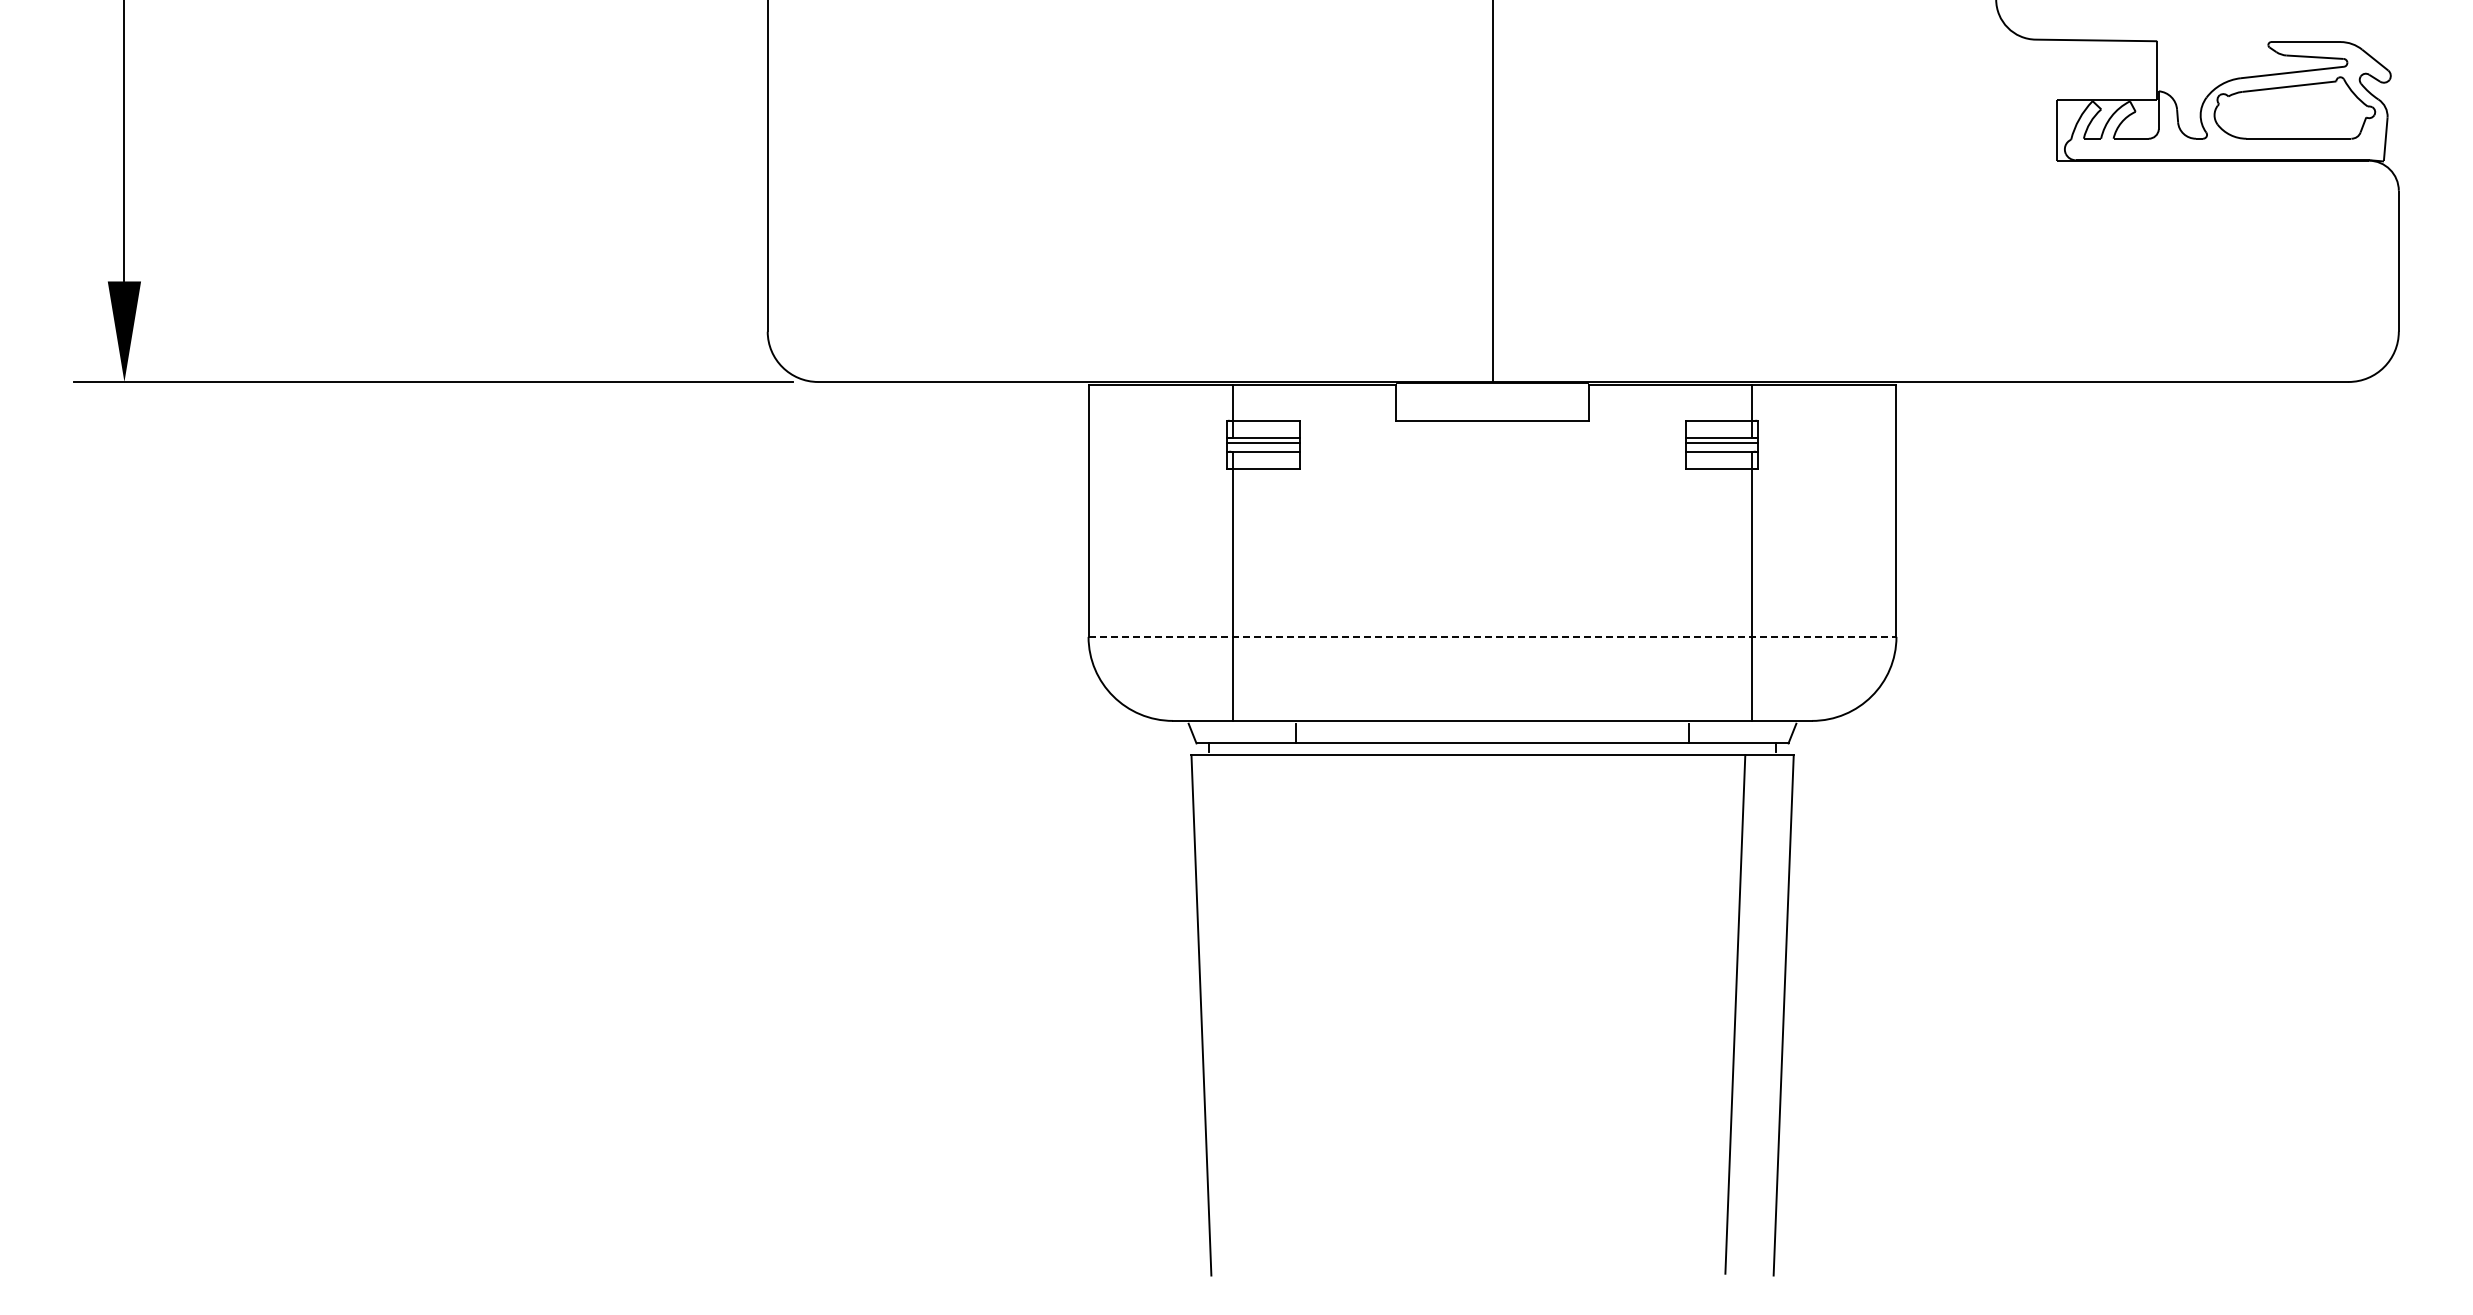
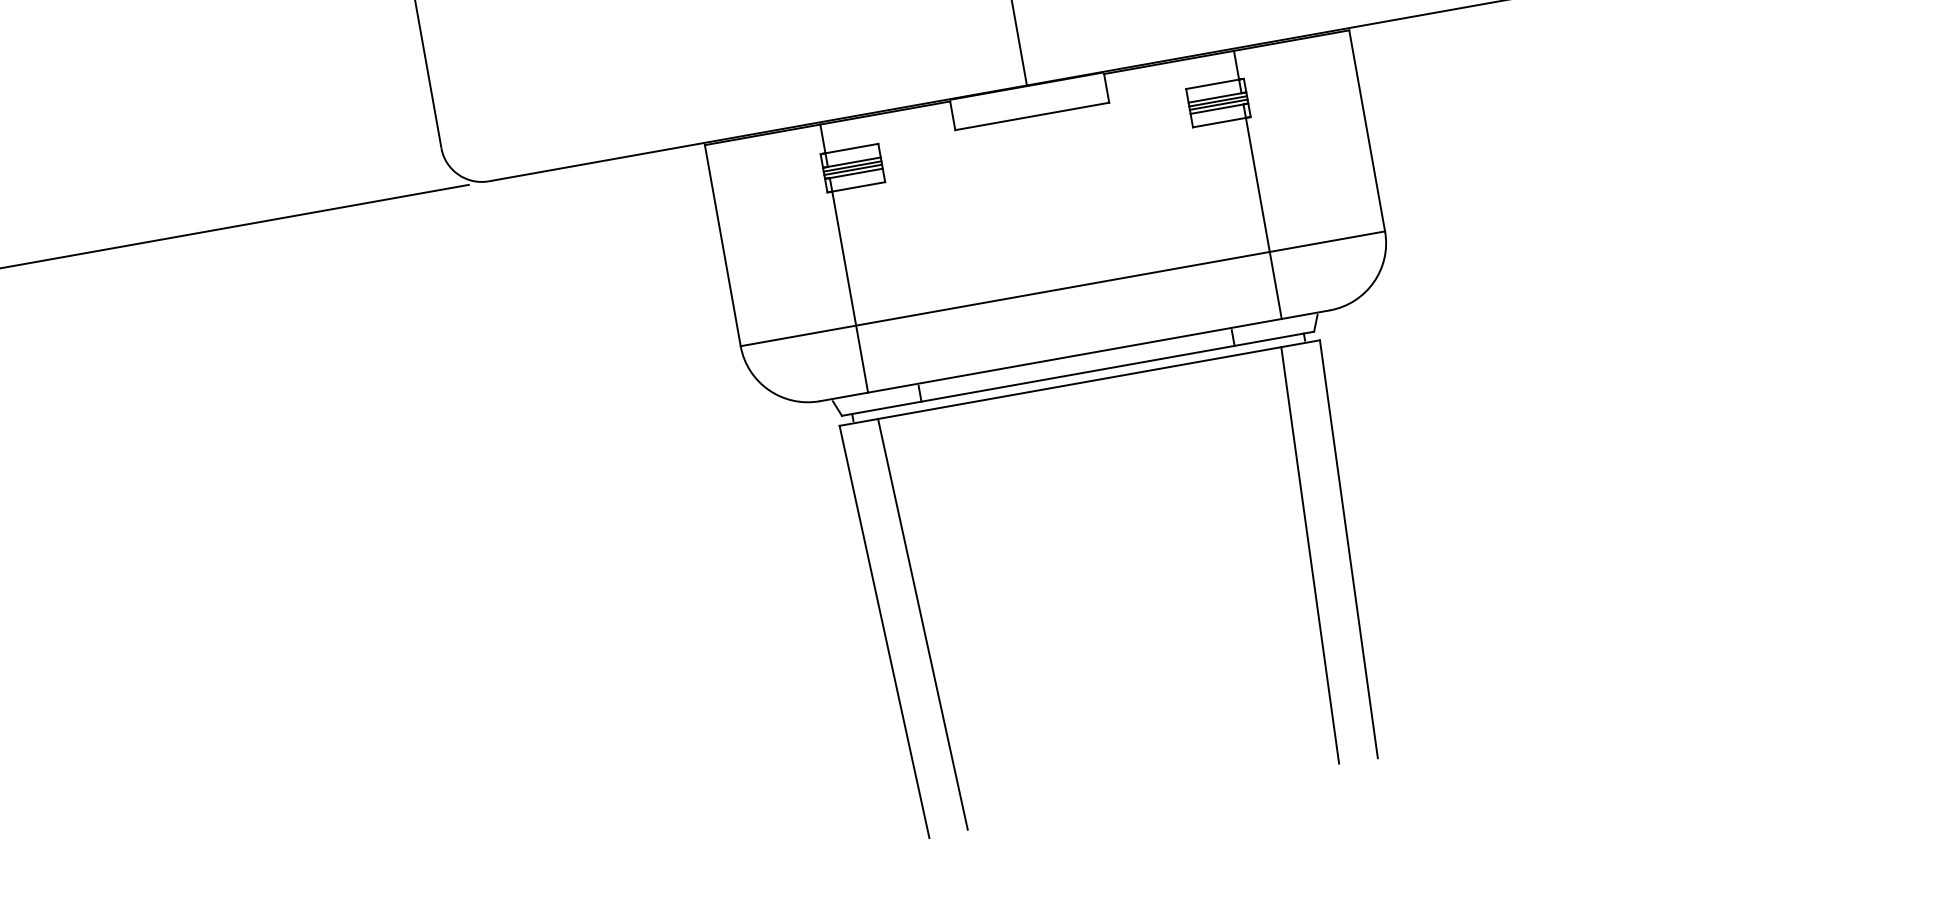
line: (1263, 446) -> (853, 169), added
line: (1721, 446) -> (1218, 104), added
line: (1492, 636) -> (1062, 288), dashed -> solid
line: (1249, 1014) -> (922, 624), added

